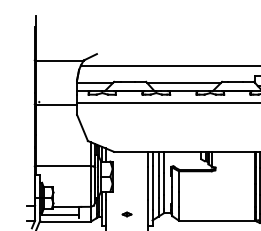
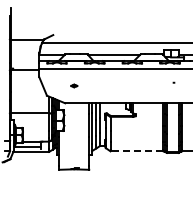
part: (127, 213) -> (74, 85), moved
line: (216, 220) -> (136, 151), solid -> dashed

